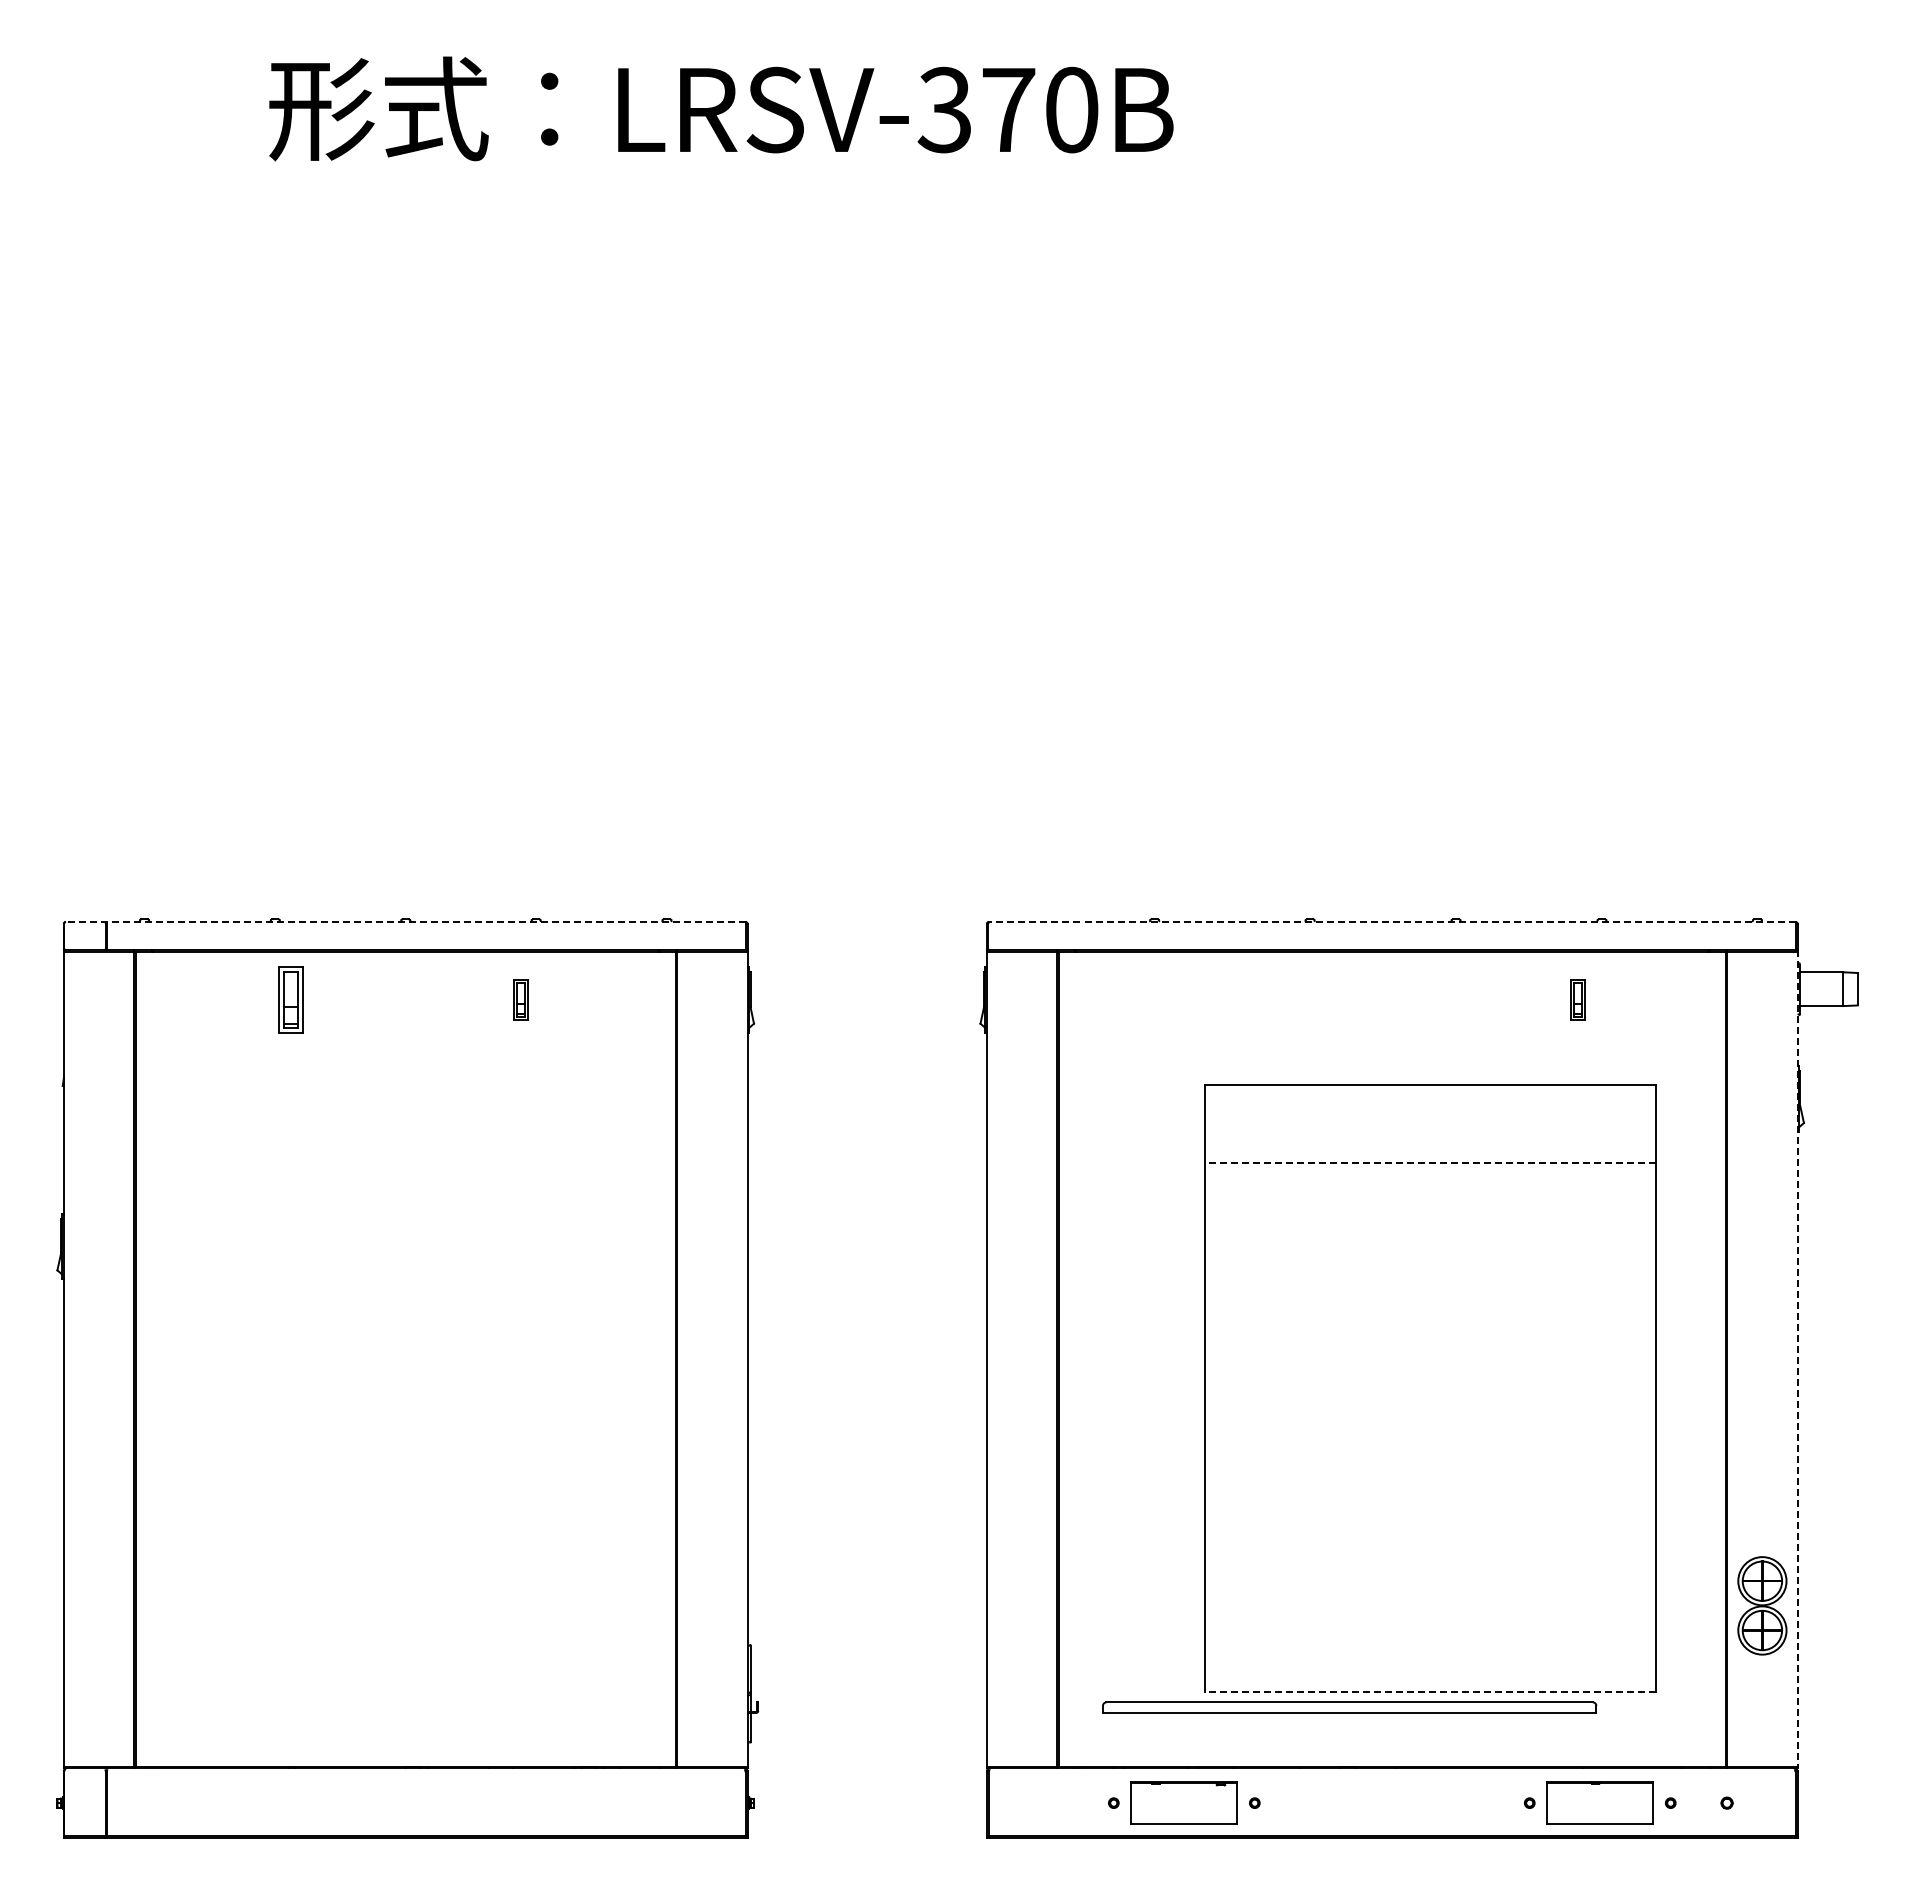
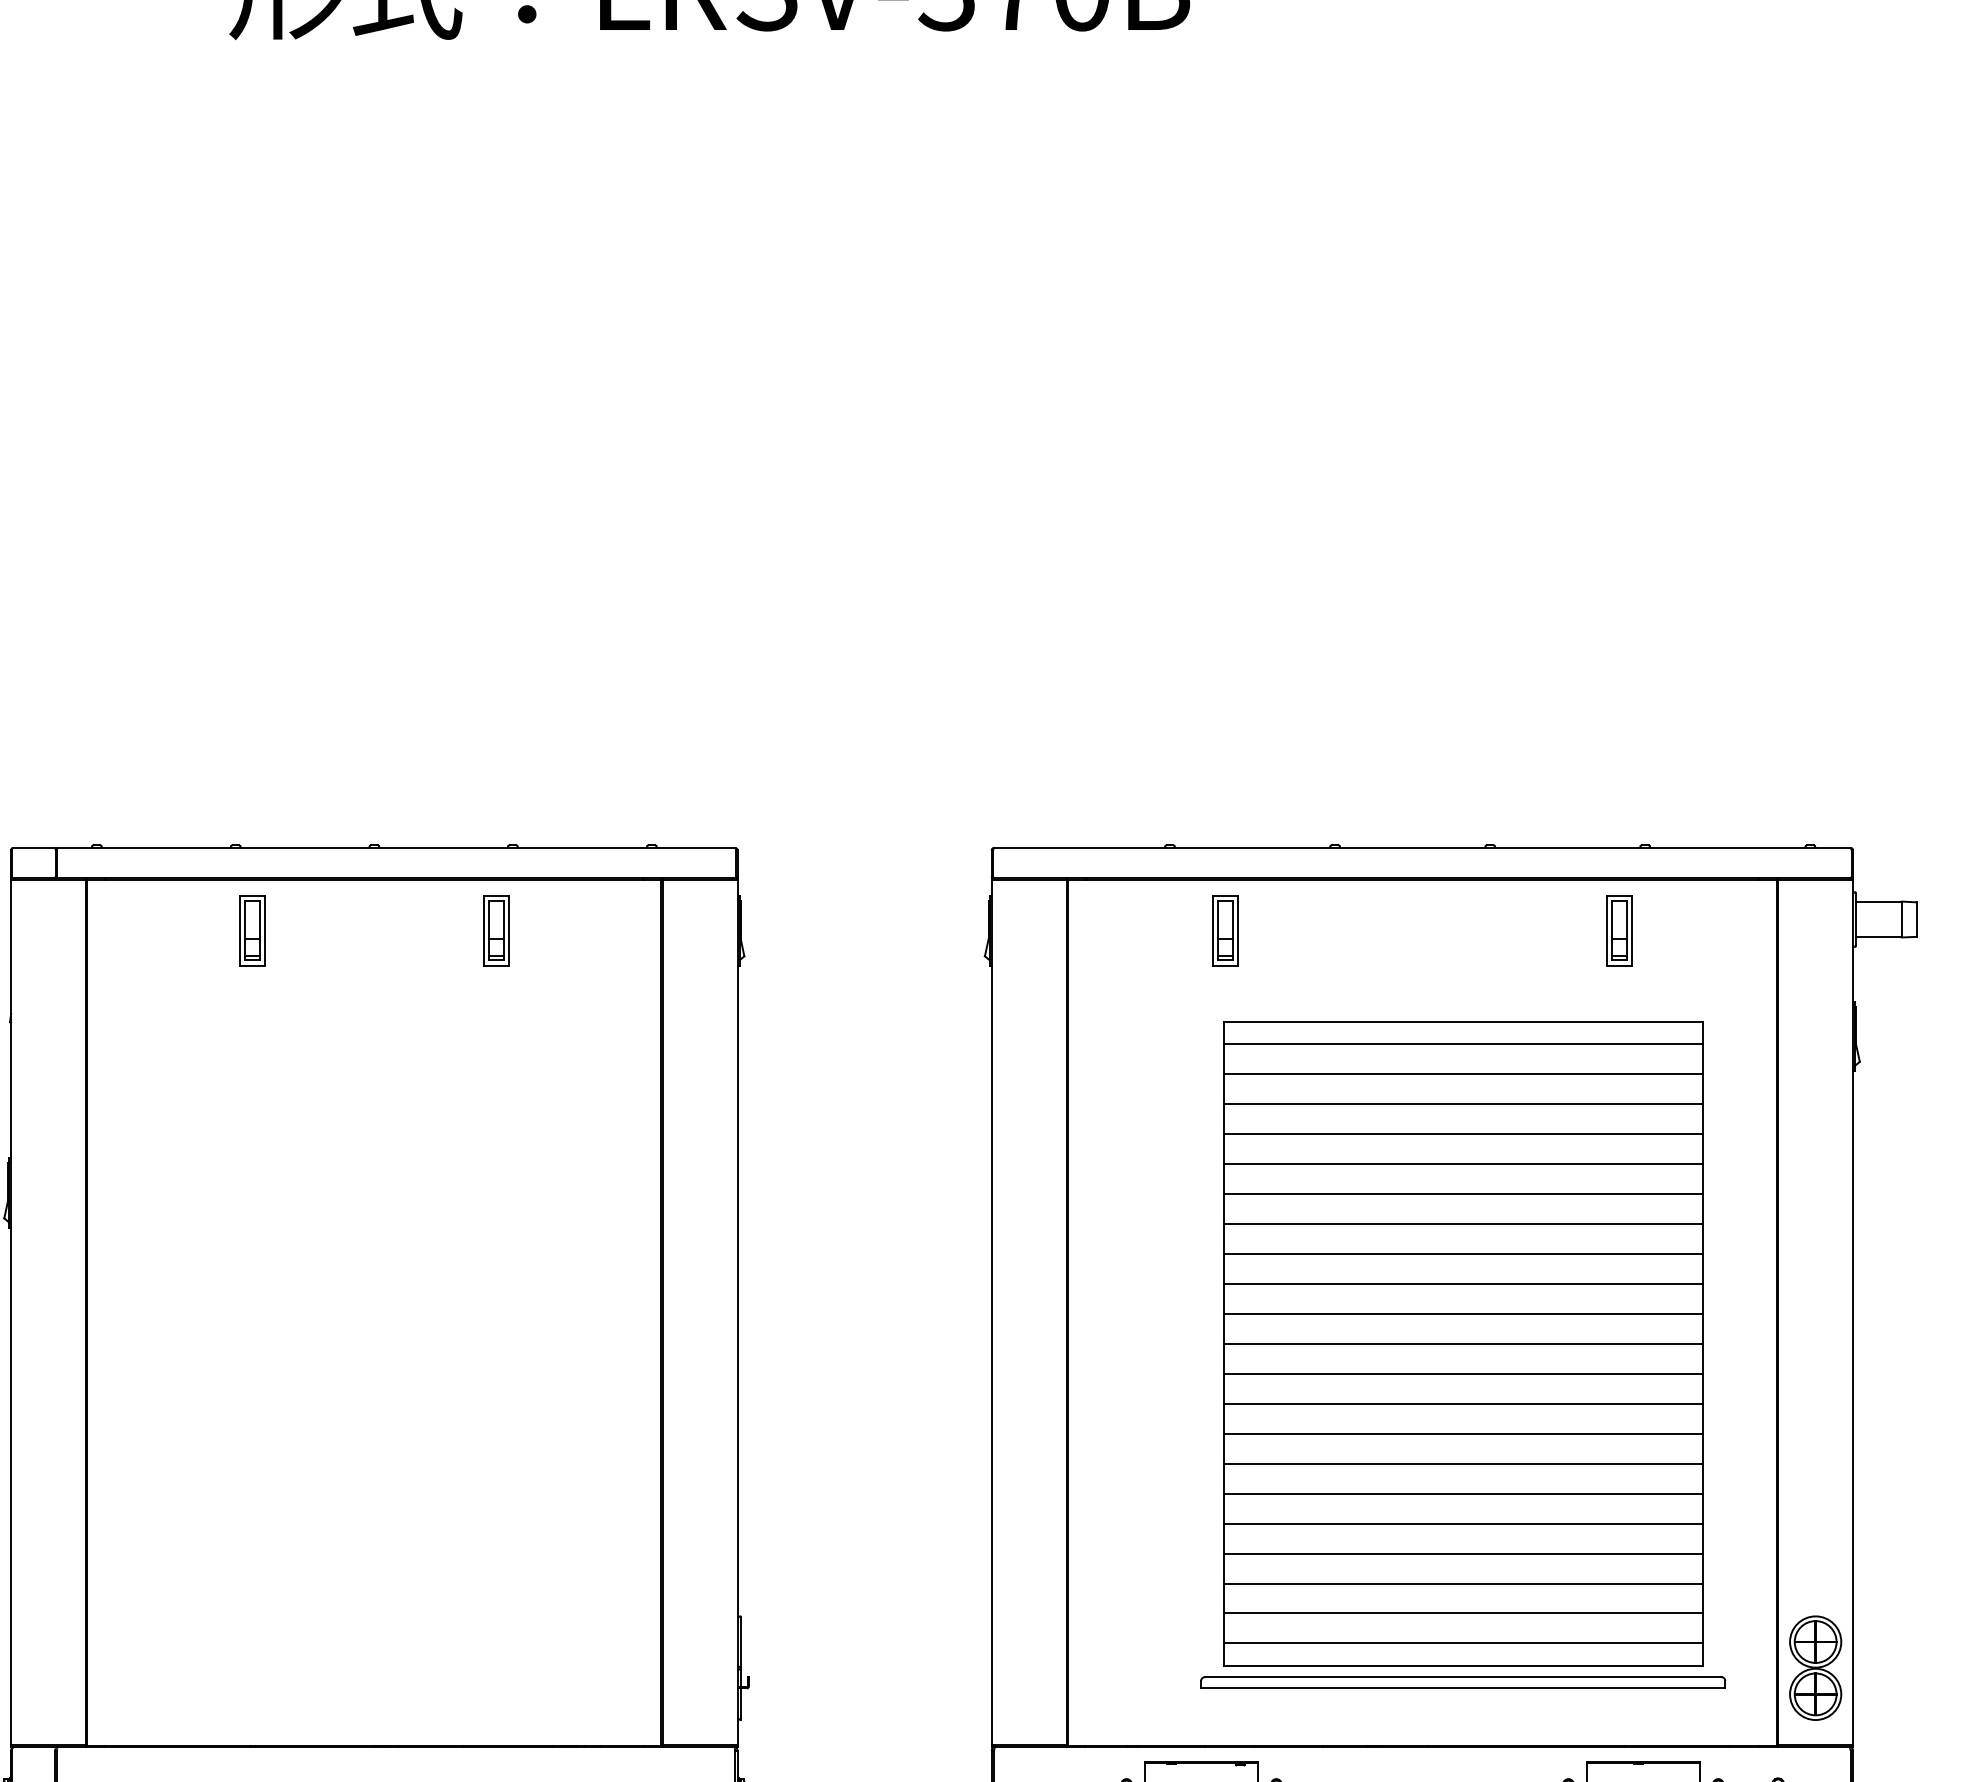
line: (405, 921) -> (374, 847), dashed -> solid
line: (1391, 921) -> (1421, 847), dashed -> solid
part: (520, 999) -> (496, 930), size x1.67
part: (1206, 999) -> (1225, 930), added
part: (1577, 999) -> (1619, 930), size x1.67
line: (1430, 1106) -> (1463, 1044), added
line: (1430, 1134) -> (1463, 1073), added
line: (1430, 1162) -> (1463, 1103), dashed -> solid
line: (1430, 1191) -> (1463, 1134), added
line: (1430, 1219) -> (1463, 1164), added
line: (1430, 1247) -> (1463, 1193), added
line: (1430, 1275) -> (1463, 1223), added
line: (1430, 1303) -> (1463, 1253), added
line: (1430, 1332) -> (1463, 1284), added
line: (1797, 1358) -> (1852, 1311), dashed -> solid
line: (1430, 1360) -> (1463, 1314), added
line: (1430, 1388) -> (1463, 1343), added
line: (1430, 1416) -> (1463, 1373), added
line: (1430, 1445) -> (1463, 1404), added
line: (1430, 1473) -> (1463, 1434), added
line: (1430, 1501) -> (1463, 1463), added
line: (1430, 1529) -> (1463, 1493), added
line: (1430, 1557) -> (1463, 1523), added
line: (1430, 1586) -> (1463, 1554), added
part: (1762, 1605) -> (1815, 1667), moved
line: (1430, 1614) -> (1463, 1583), added
line: (1430, 1642) -> (1463, 1613), added
line: (1430, 1670) -> (1463, 1643), added
line: (1430, 1691) -> (1463, 1665), dashed -> solid
part: (1349, 1707) -> (1463, 1682), moved

